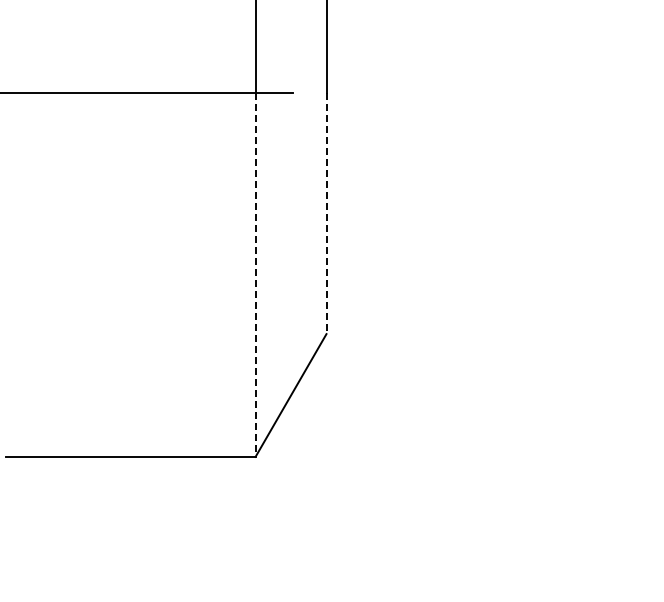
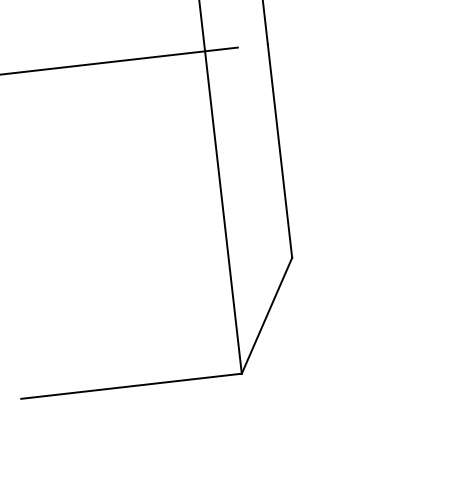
line: (326, 213) -> (280, 151), dashed -> solid
line: (255, 275) -> (223, 213), dashed -> solid

